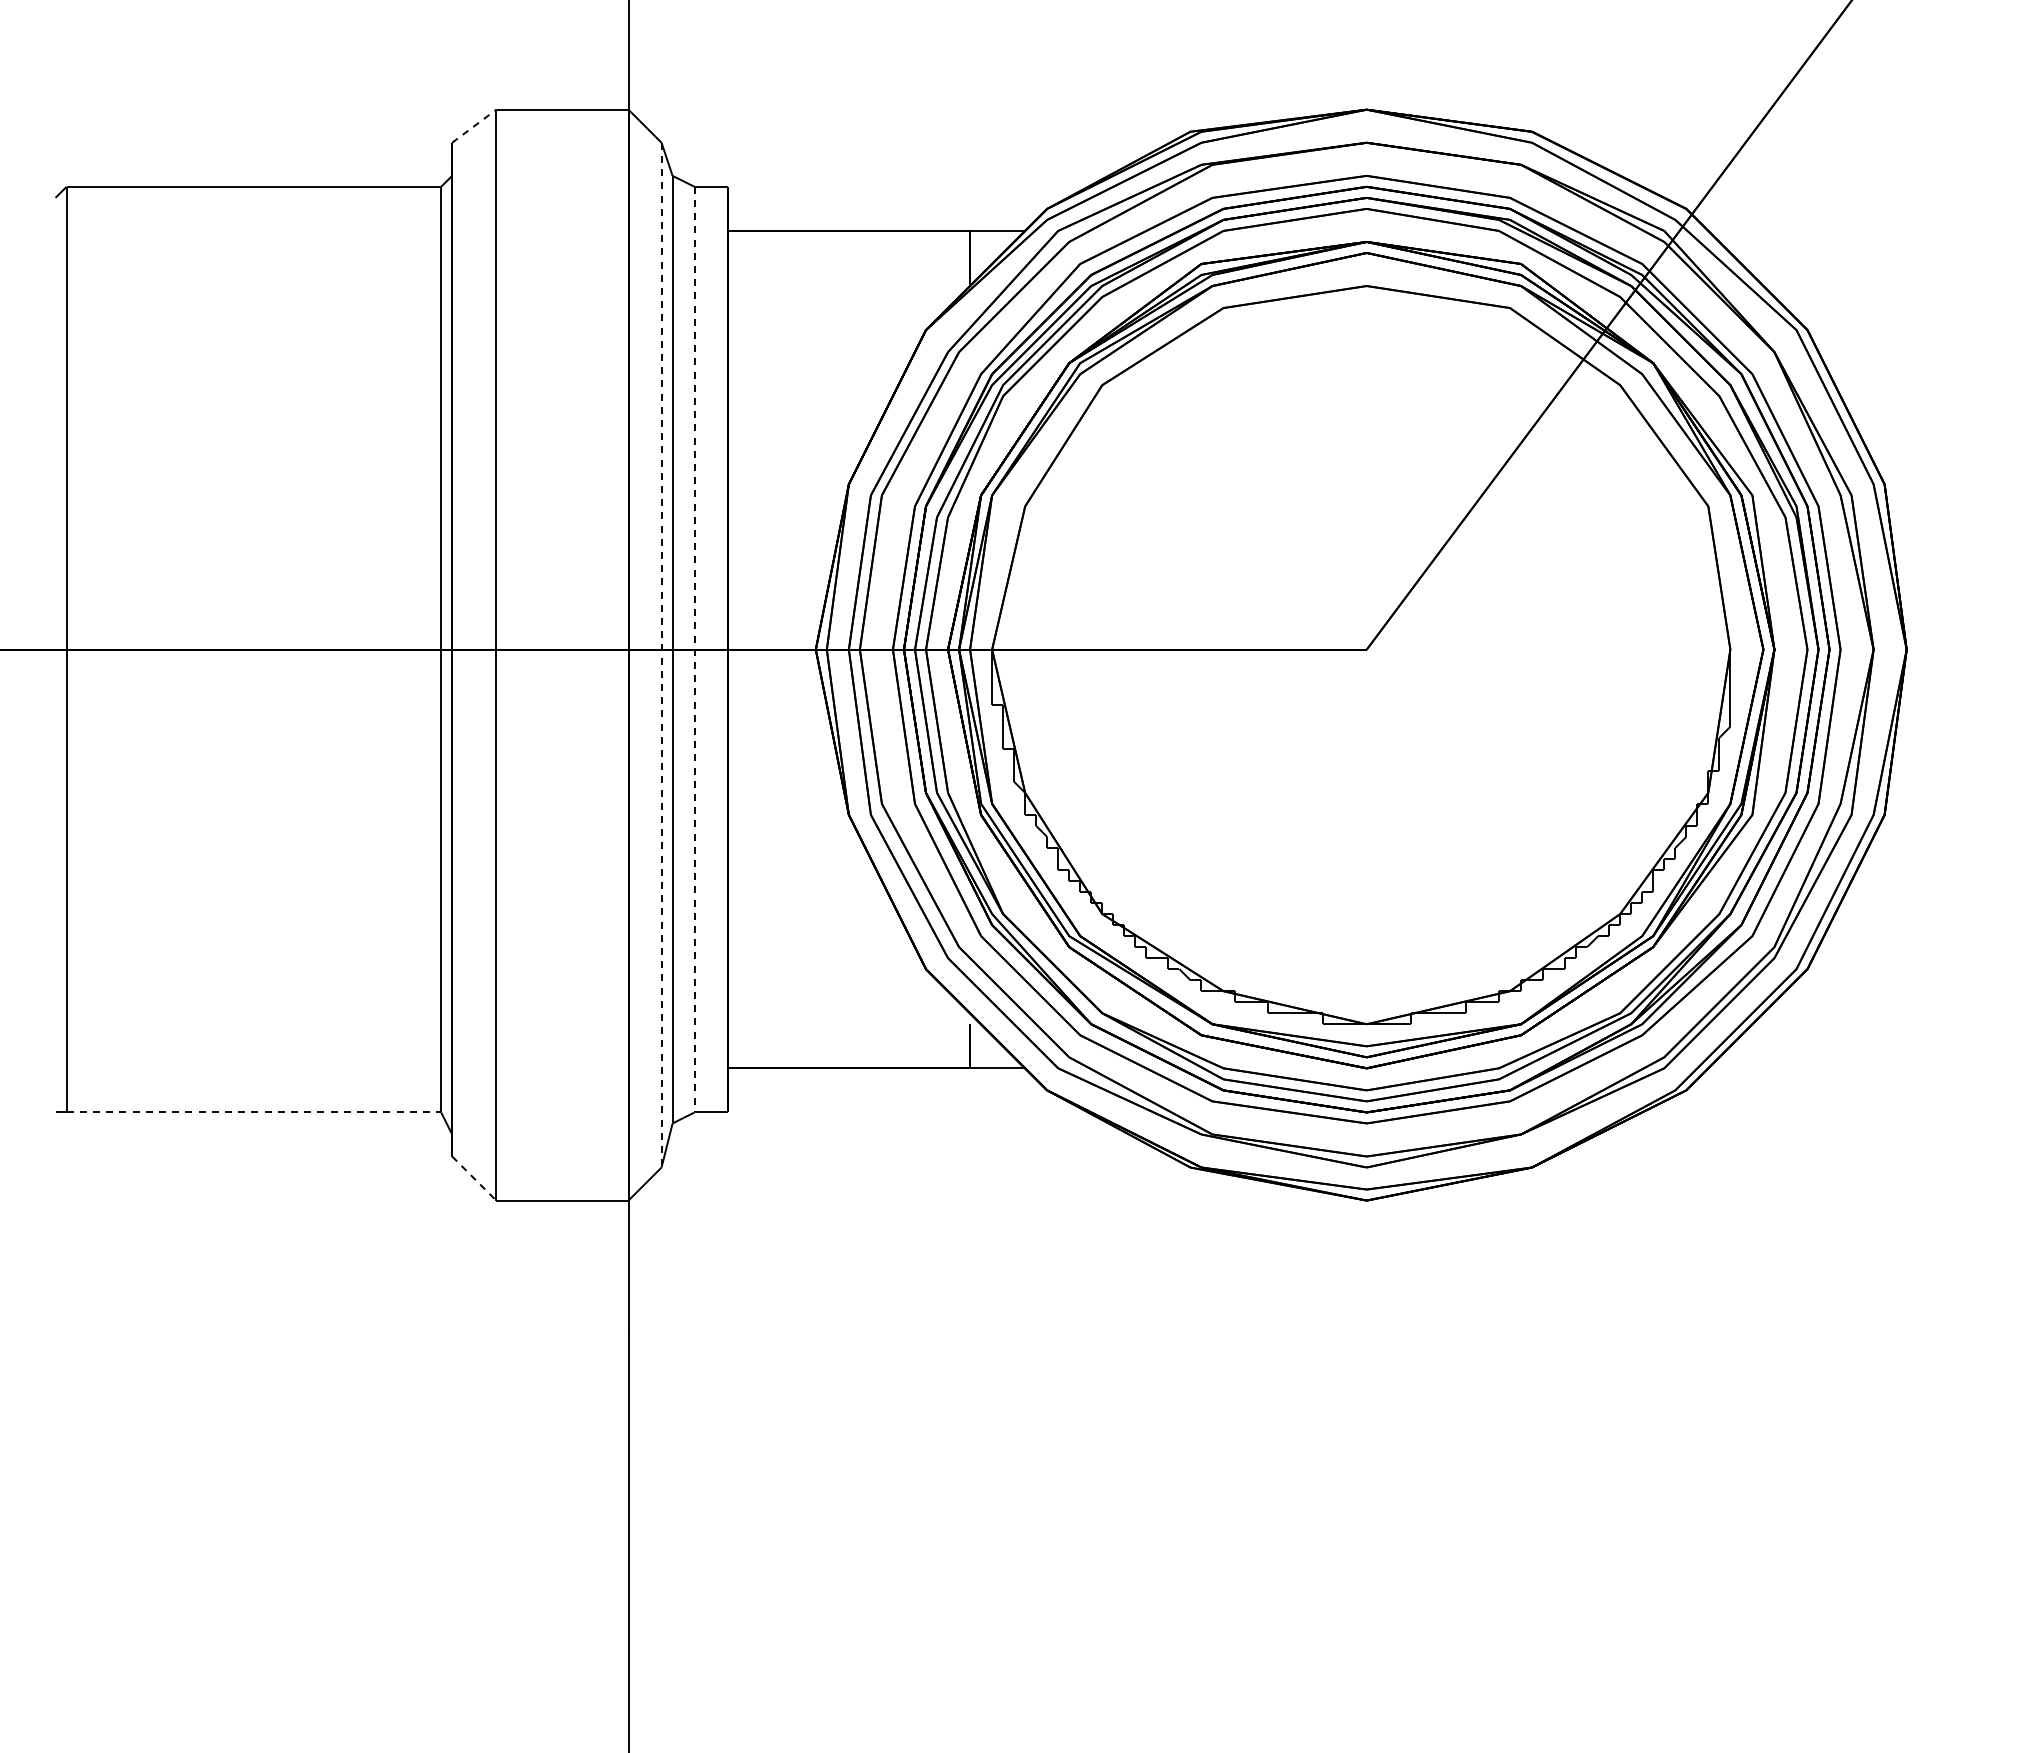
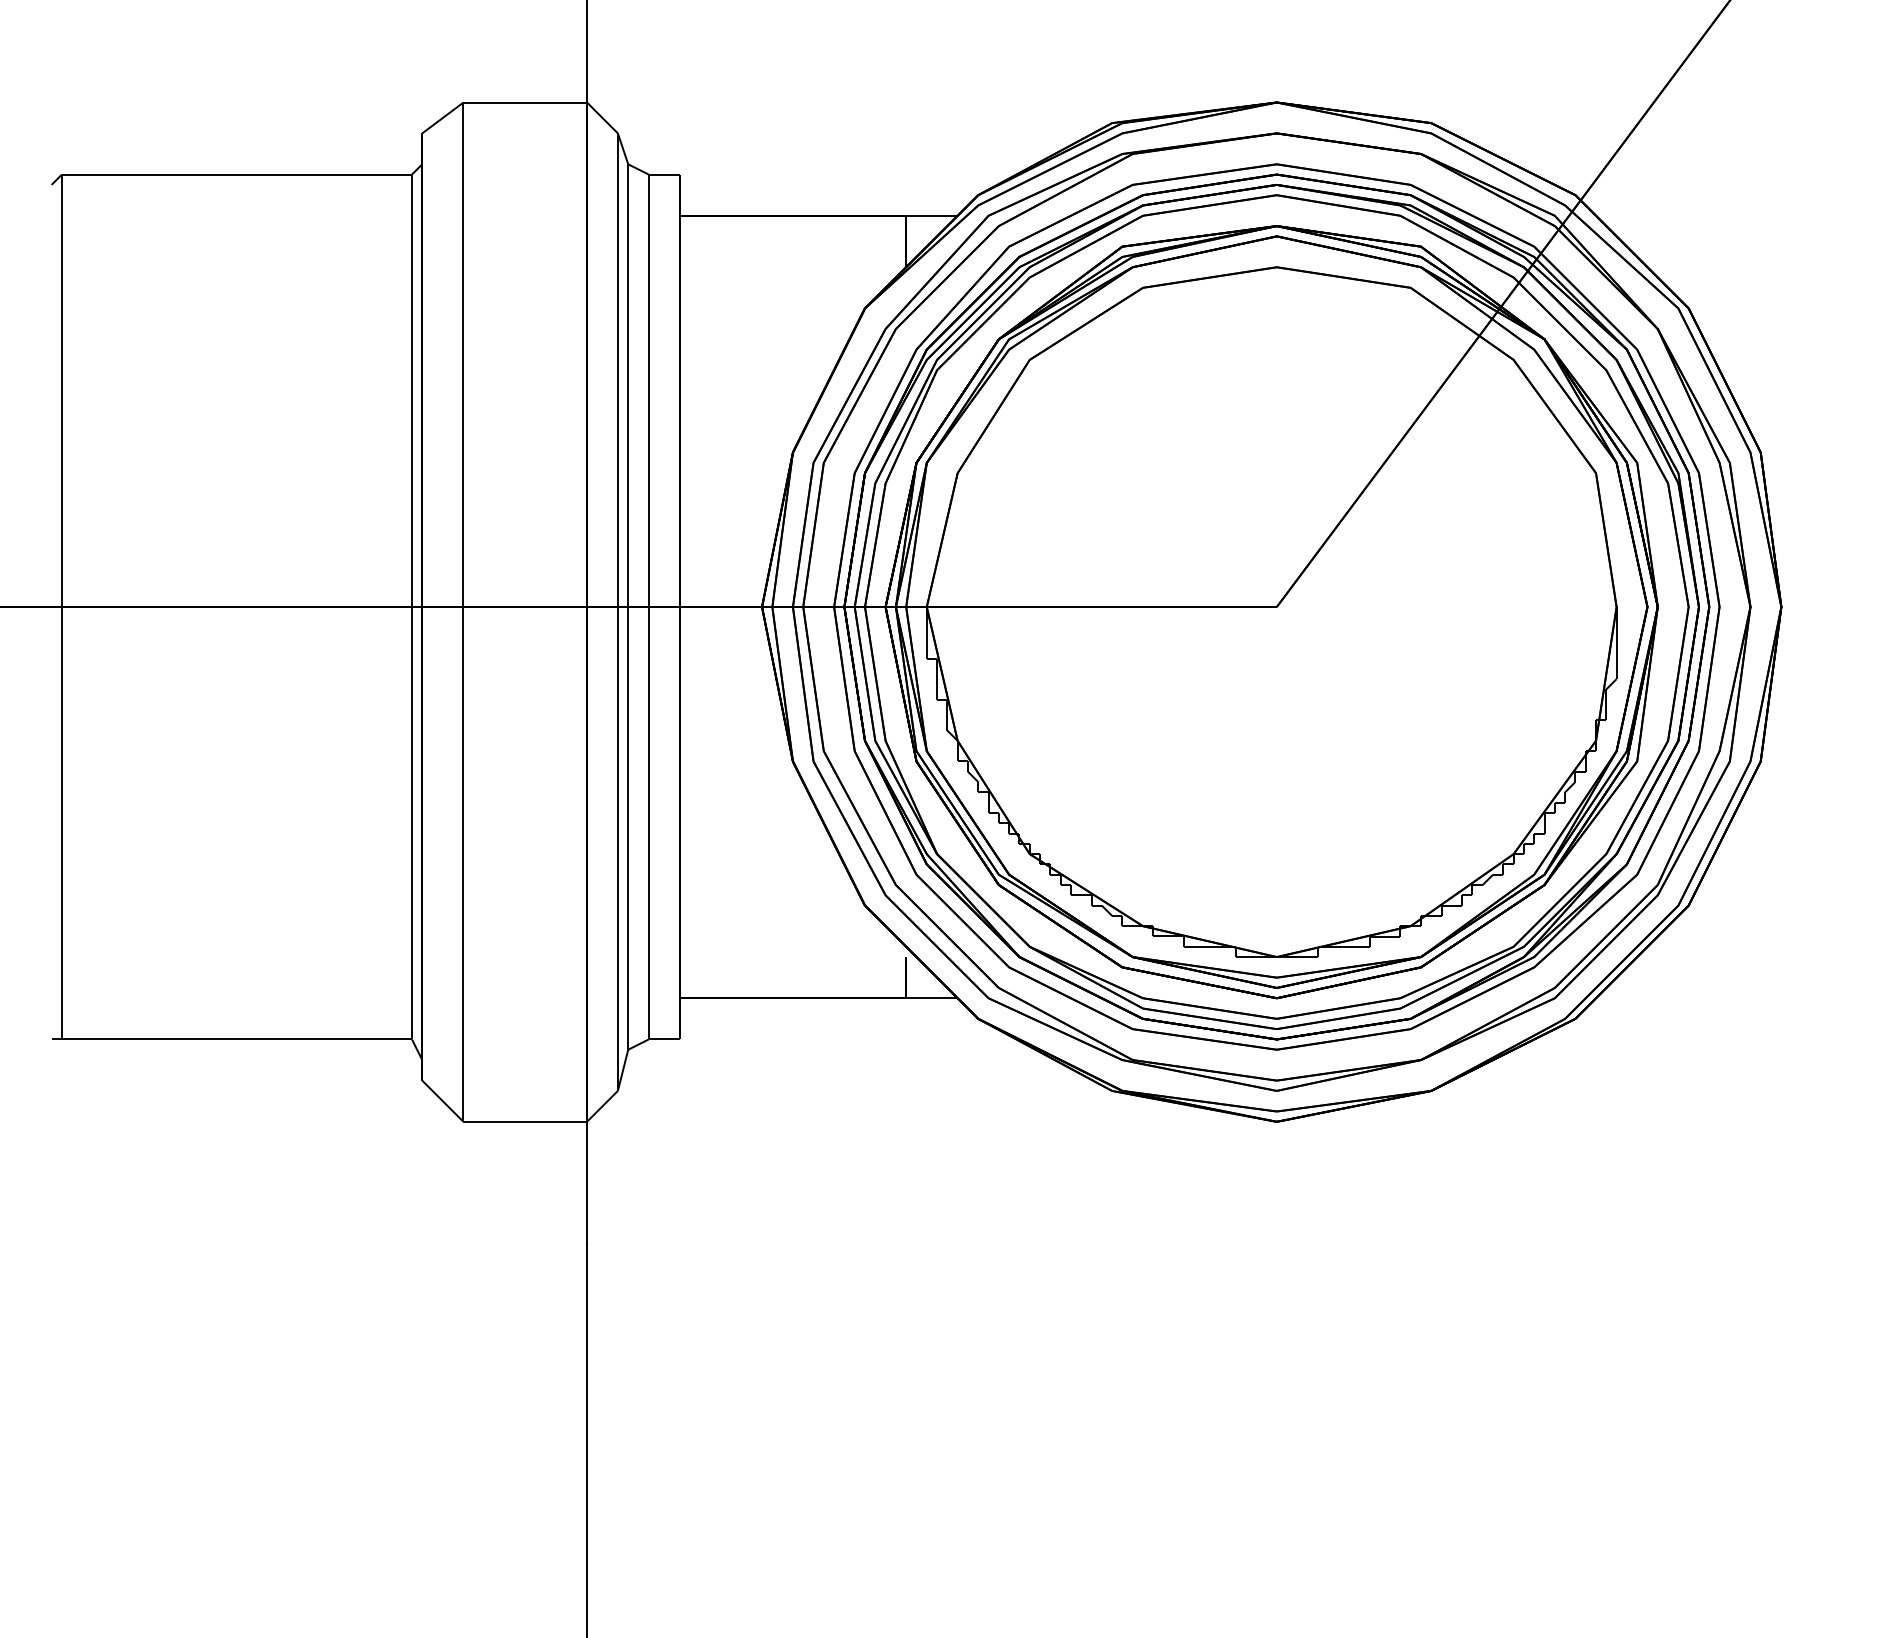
line: (474, 126) -> (443, 118), dashed -> solid
line: (694, 649) -> (648, 606), dashed -> solid
line: (661, 655) -> (617, 612), dashed -> solid
line: (254, 1112) -> (237, 1039), dashed -> solid
line: (474, 1178) -> (443, 1101), dashed -> solid

